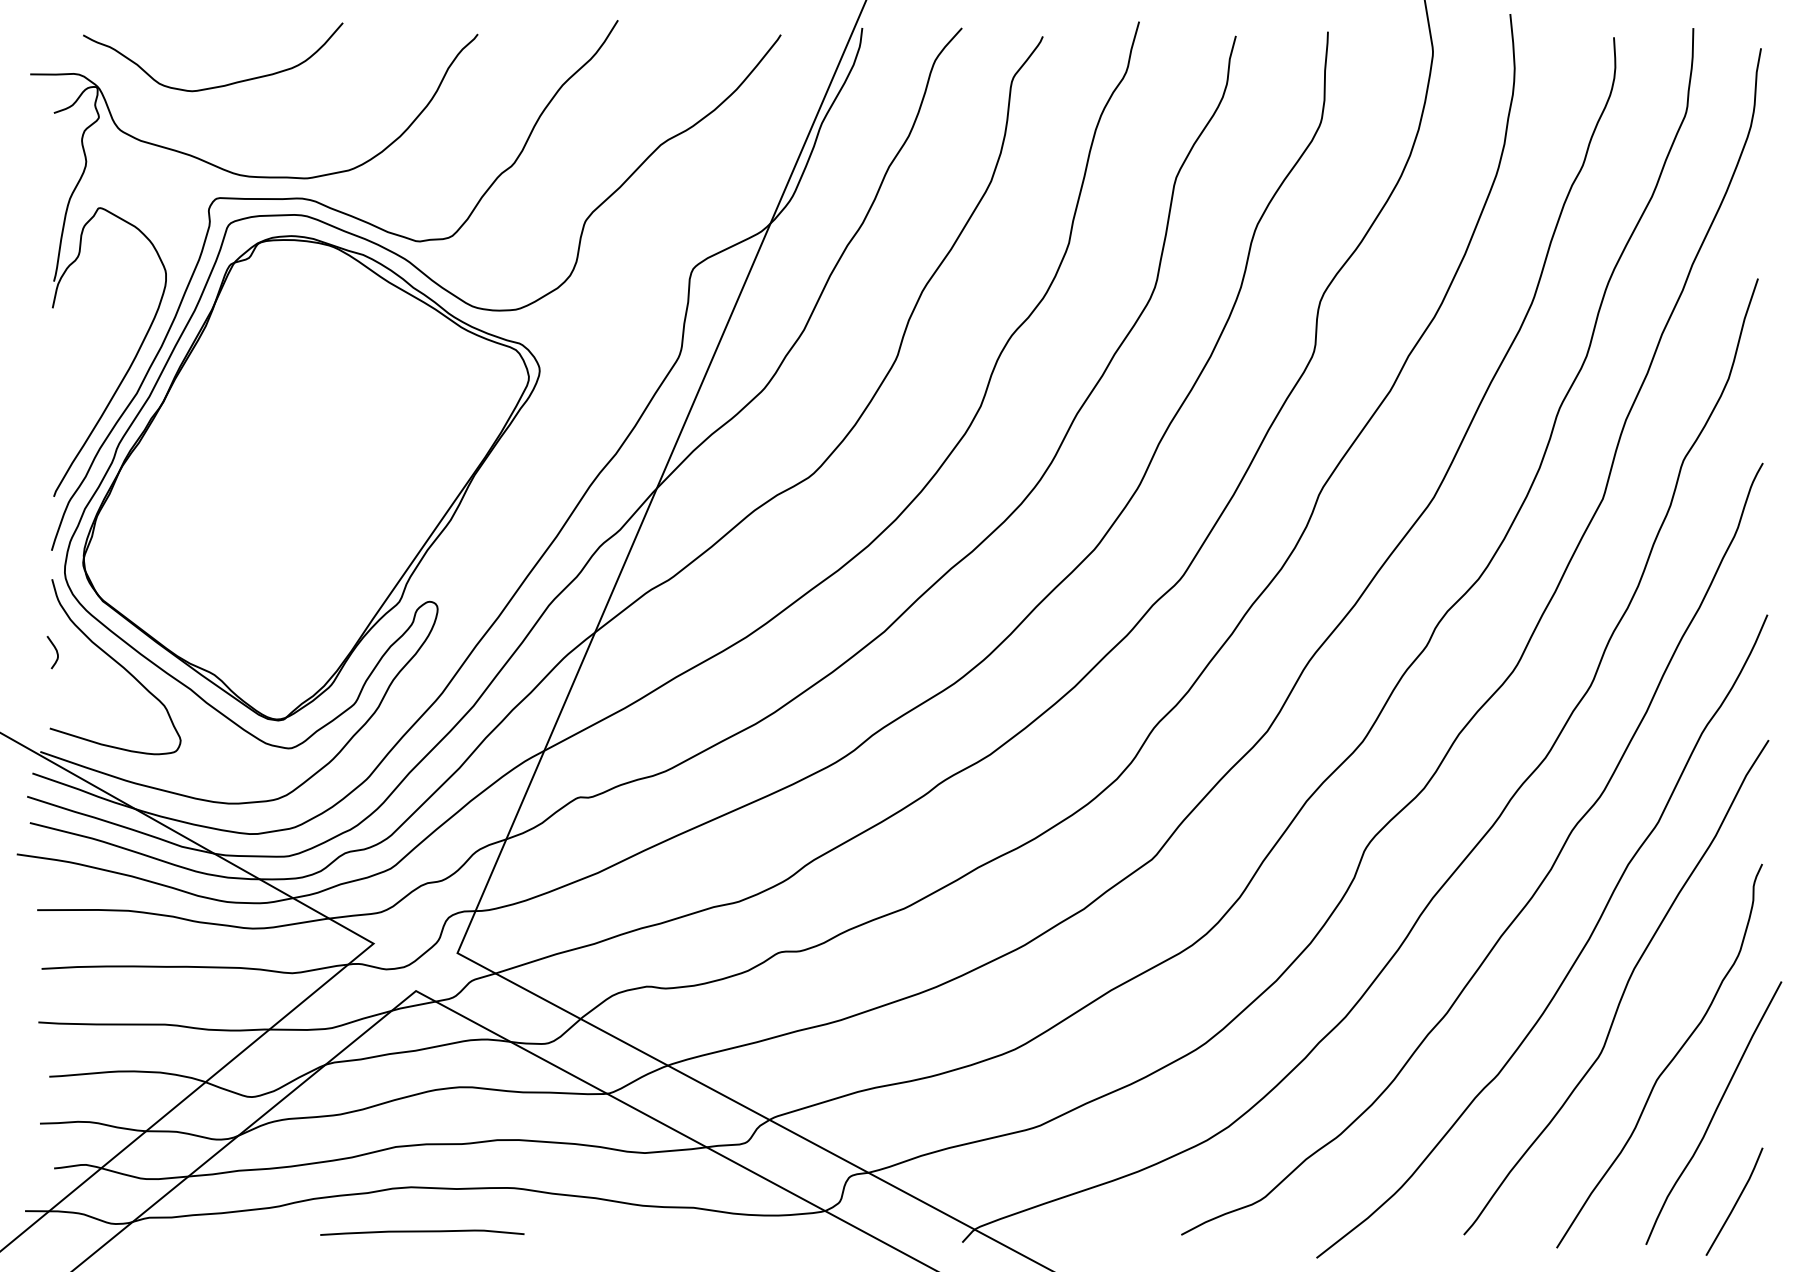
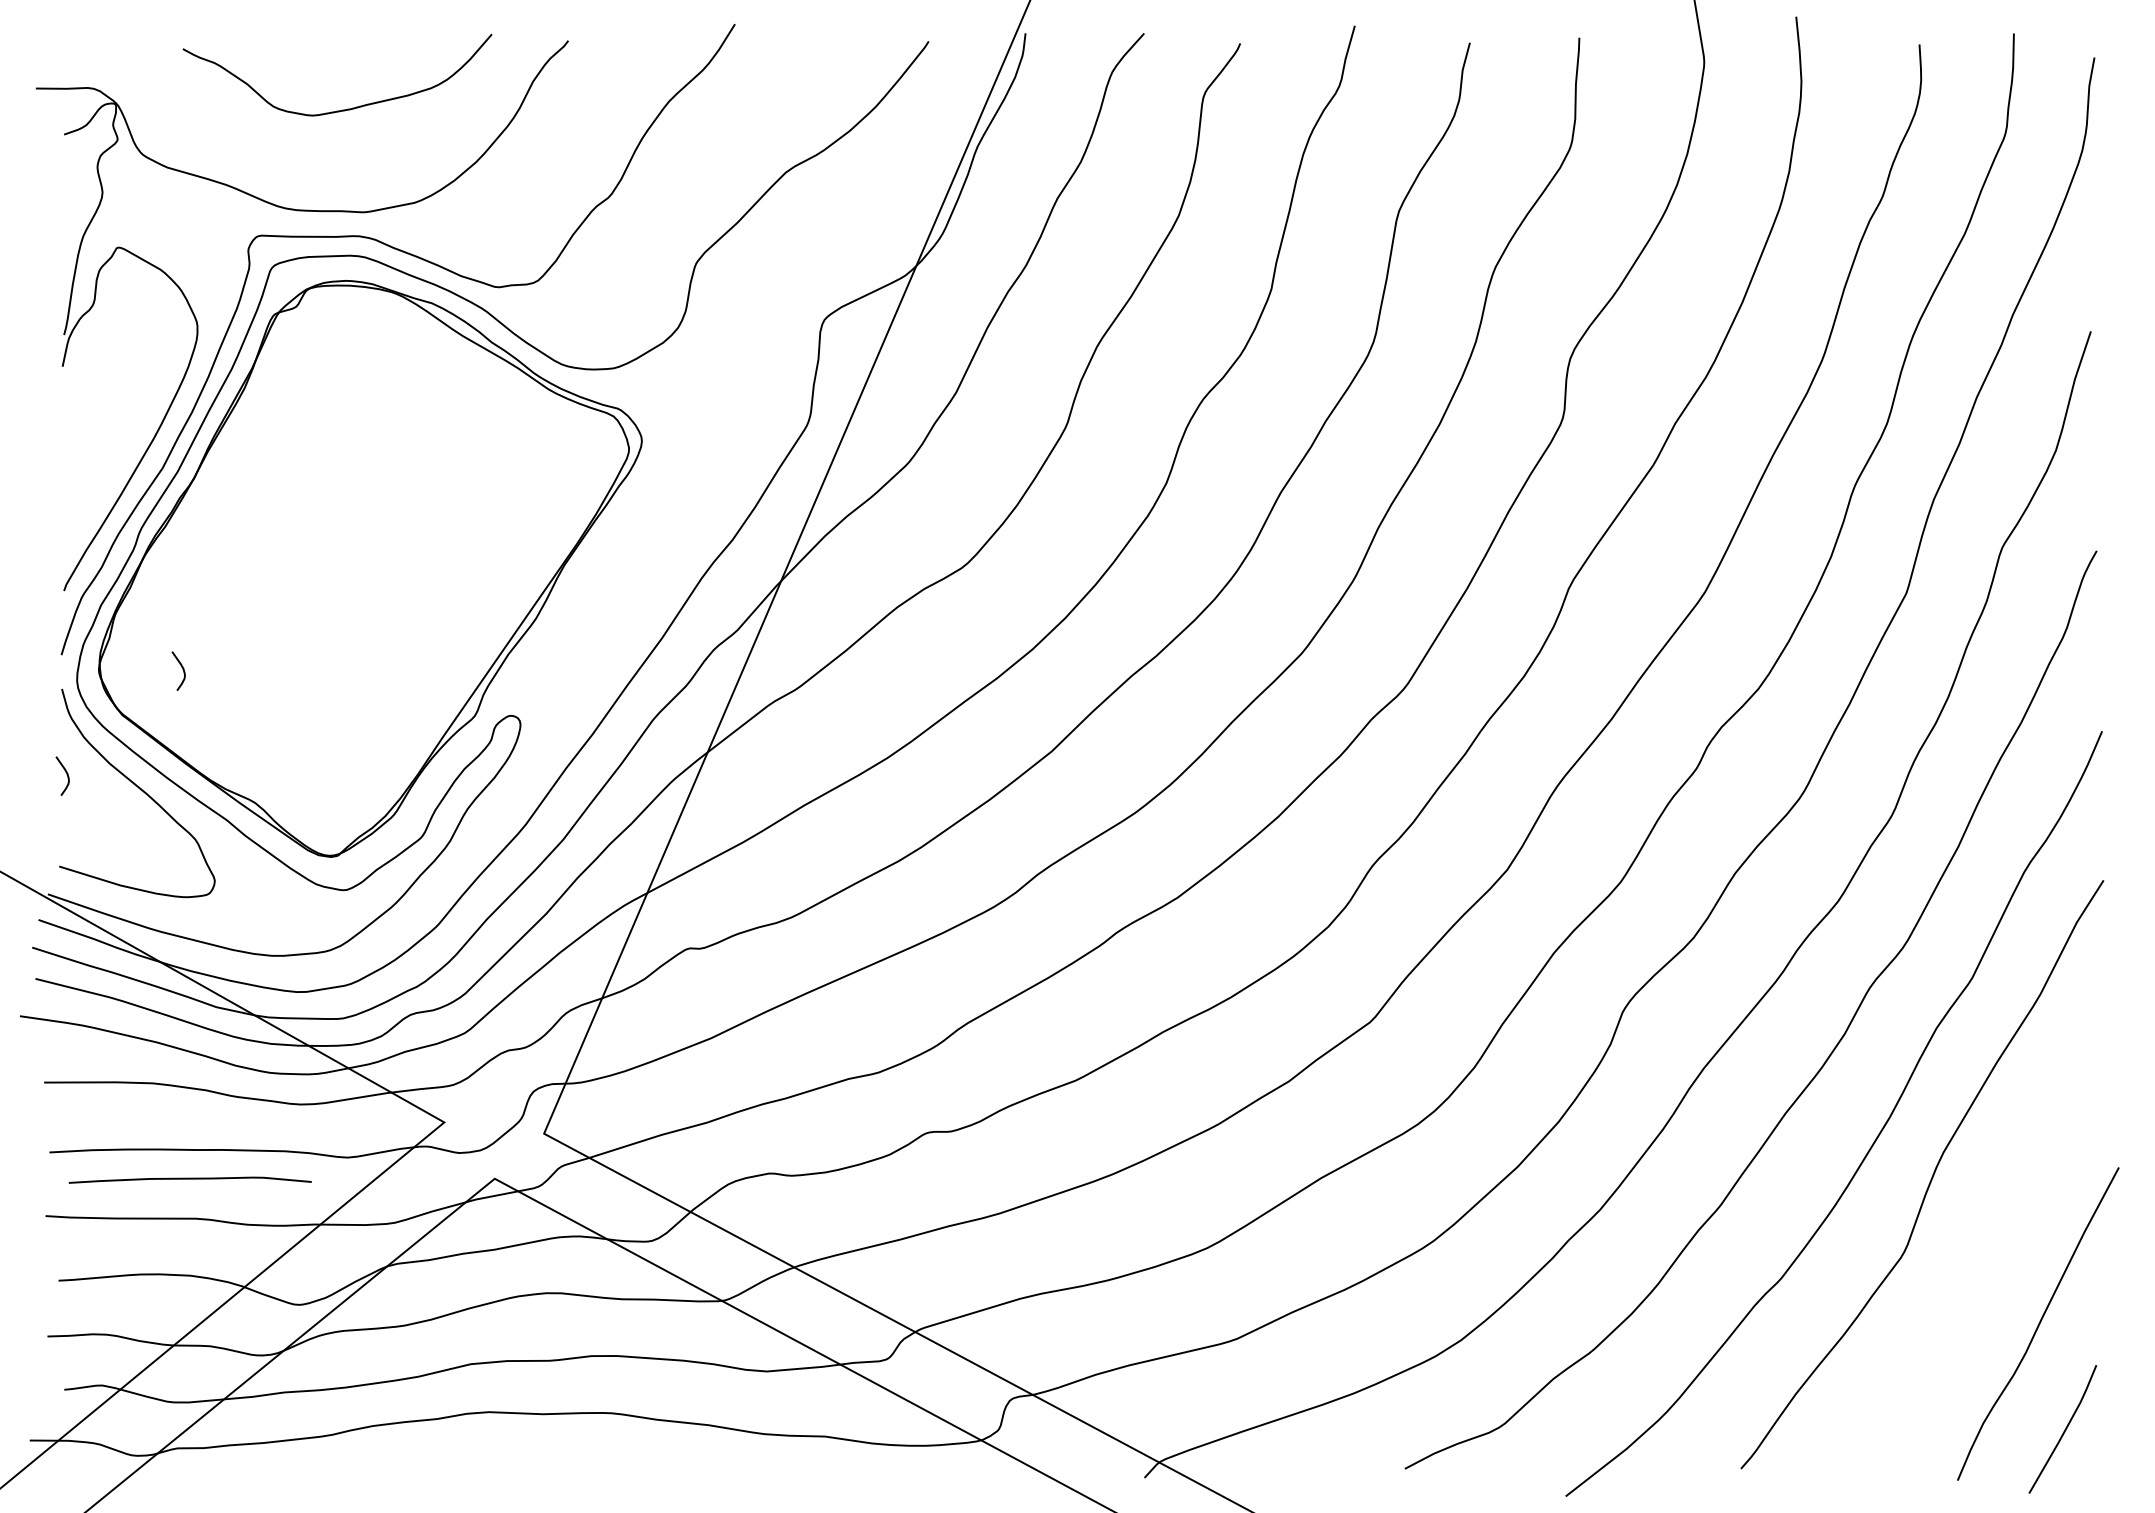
curve: (217, 86) -> (342, 109), moved
curve: (153, 562) -> (182, 669), added
curve: (1668, 1063) -> (1984, 1264), removed
curve: (421, 1232) -> (189, 1179), moved

